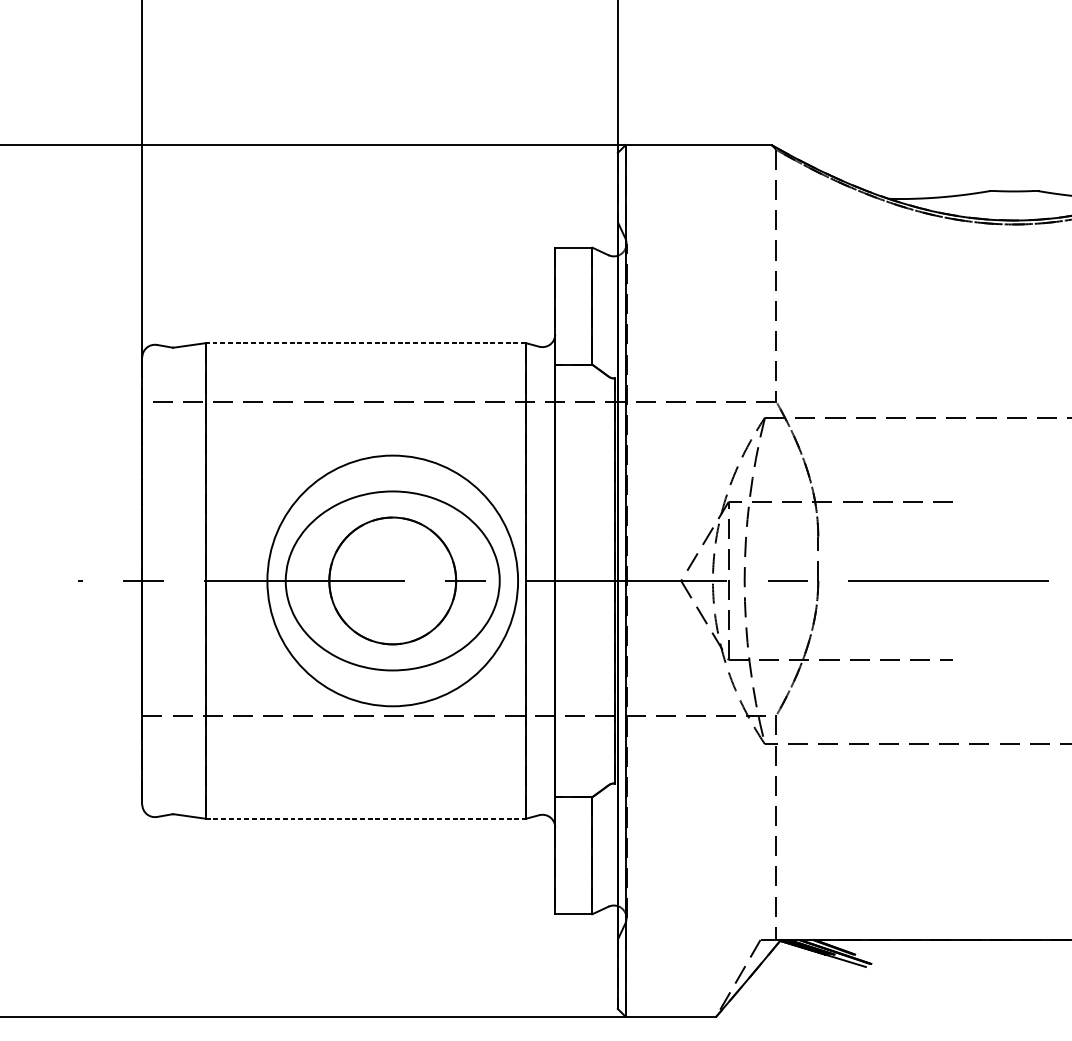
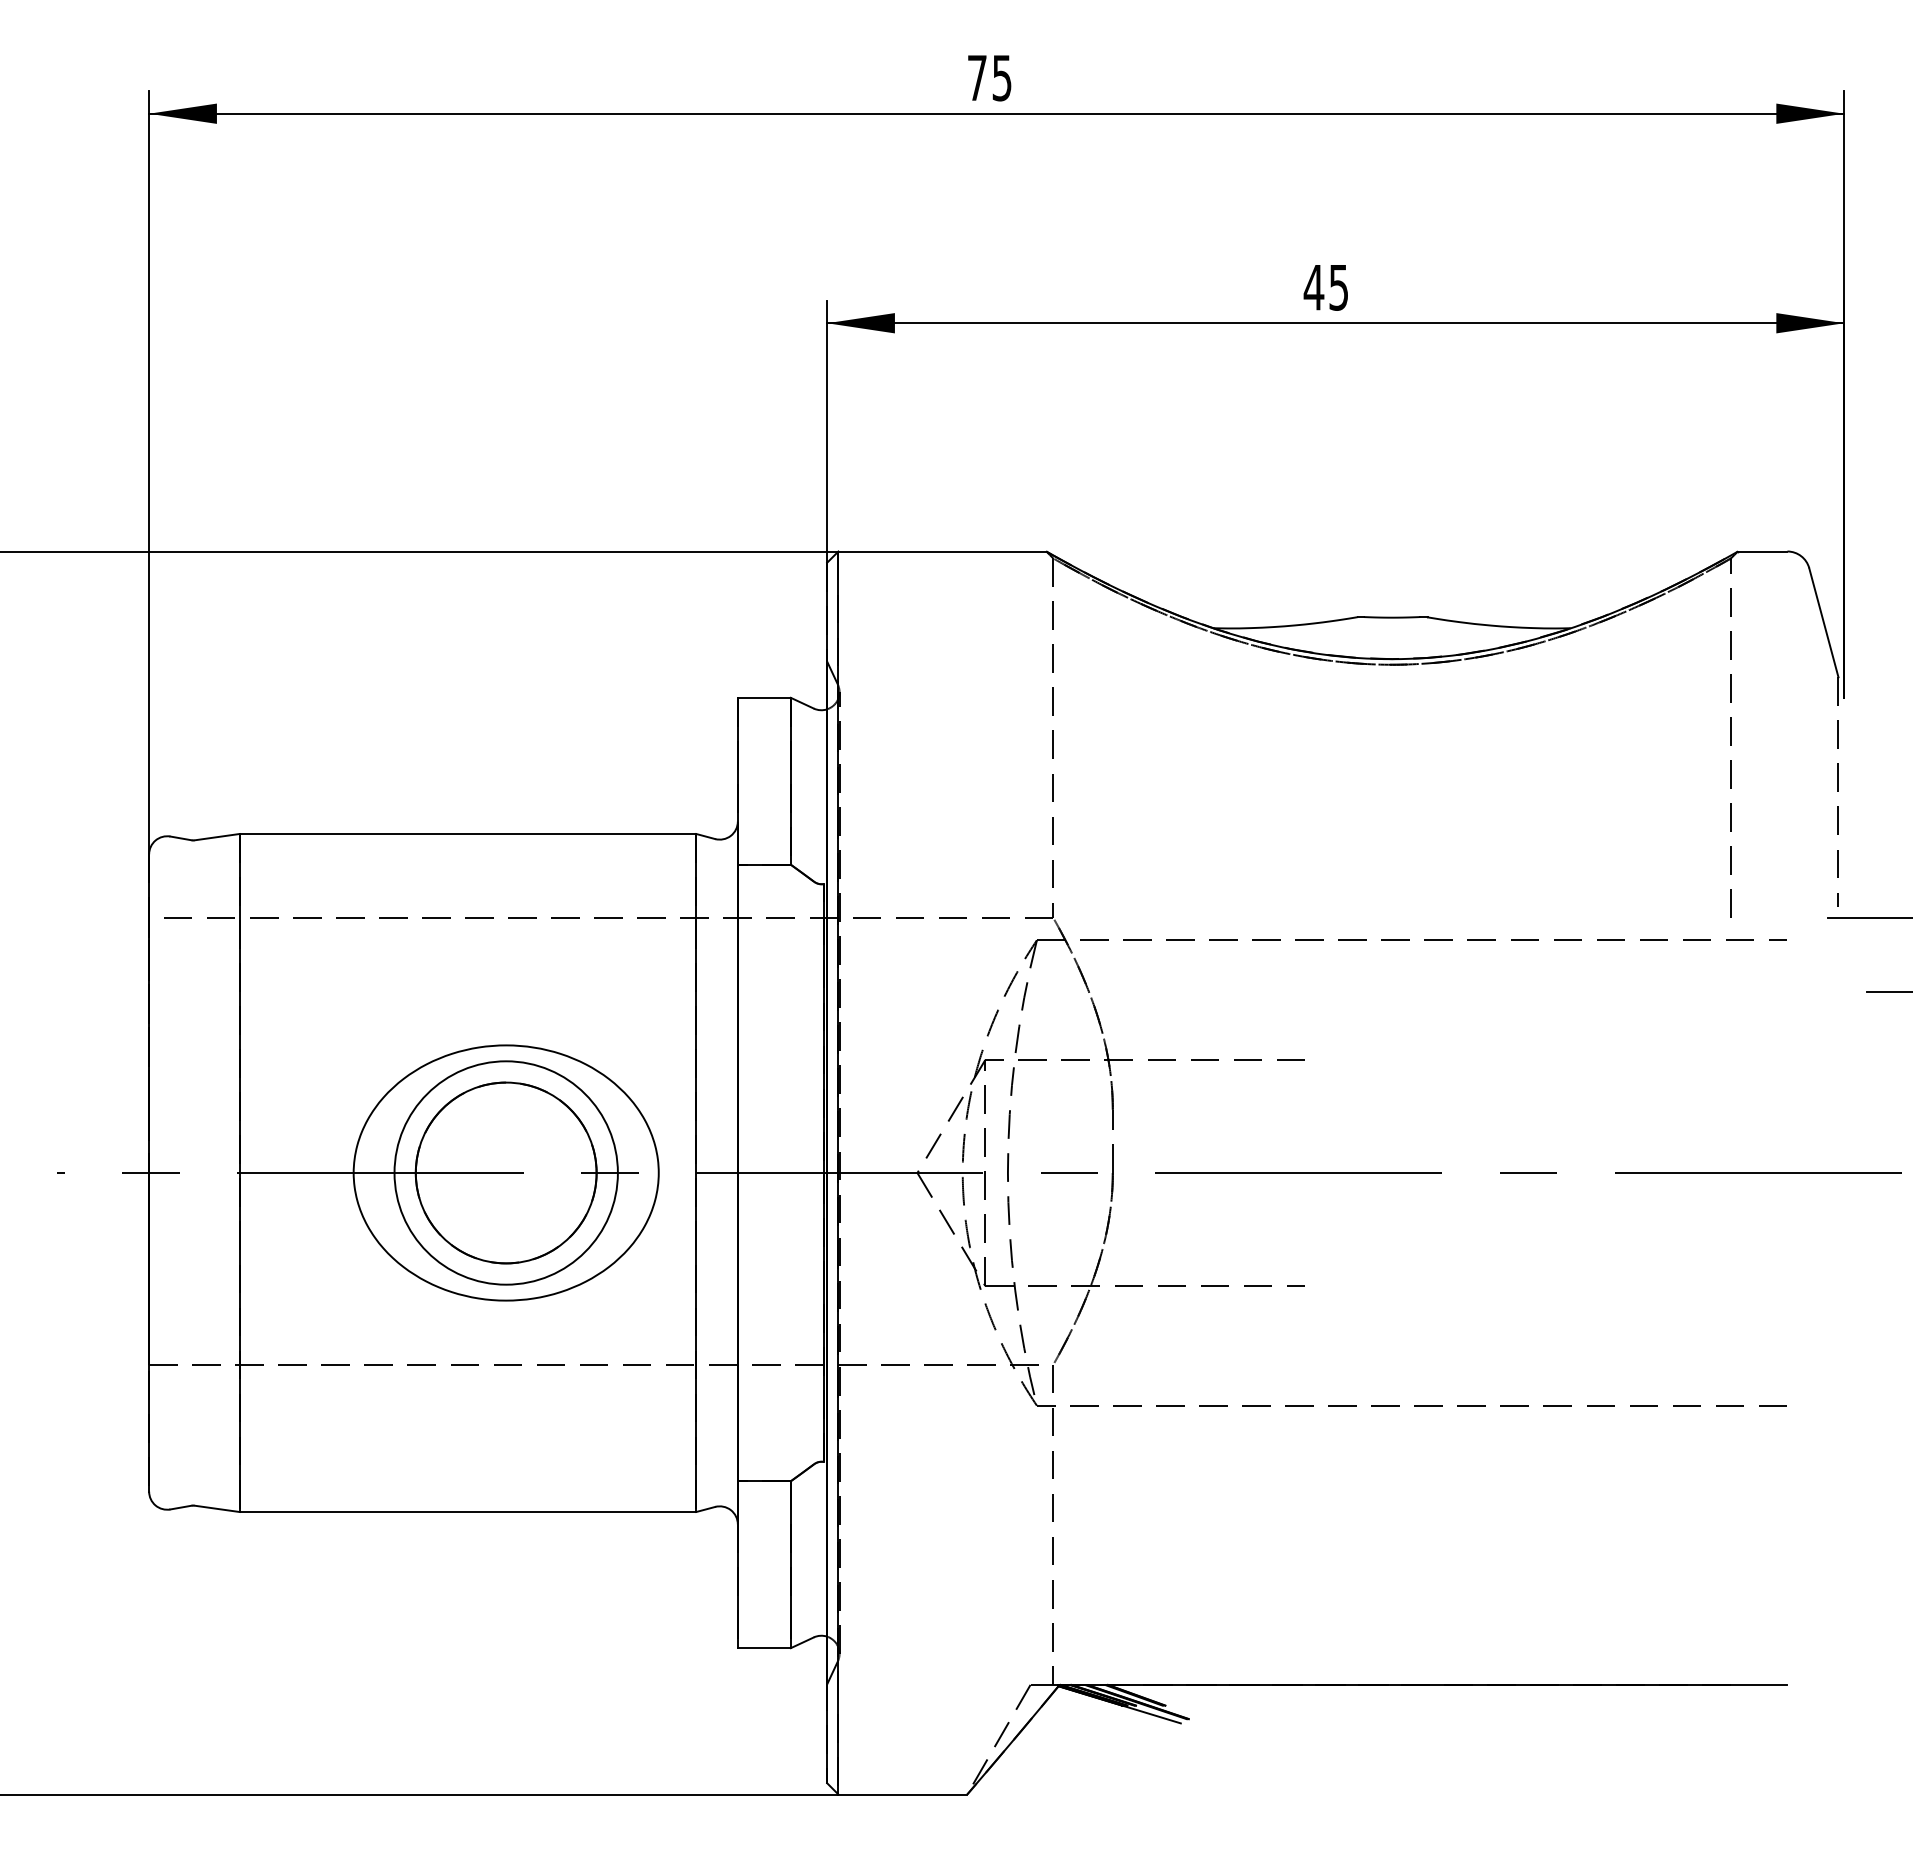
line: (365, 343) -> (467, 834), dashed -> solid
circle: (392, 580) -> (505, 1172), size x0.62
line: (366, 819) -> (468, 1512), dashed -> solid

